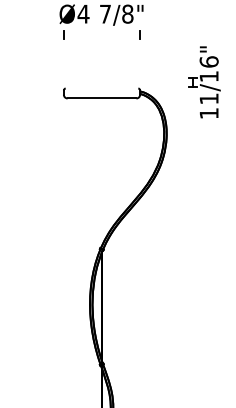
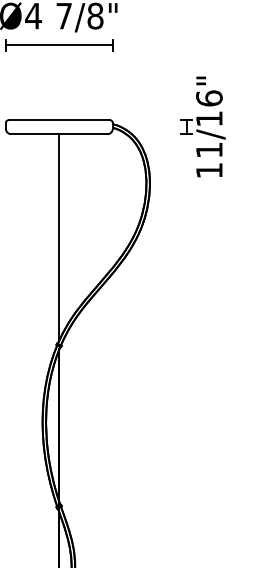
line: (101, 35) -> (58, 45), added
part: (204, 82) -> (202, 127), moved
line: (101, 88) -> (58, 120), added
line: (102, 171) -> (60, 236), added

